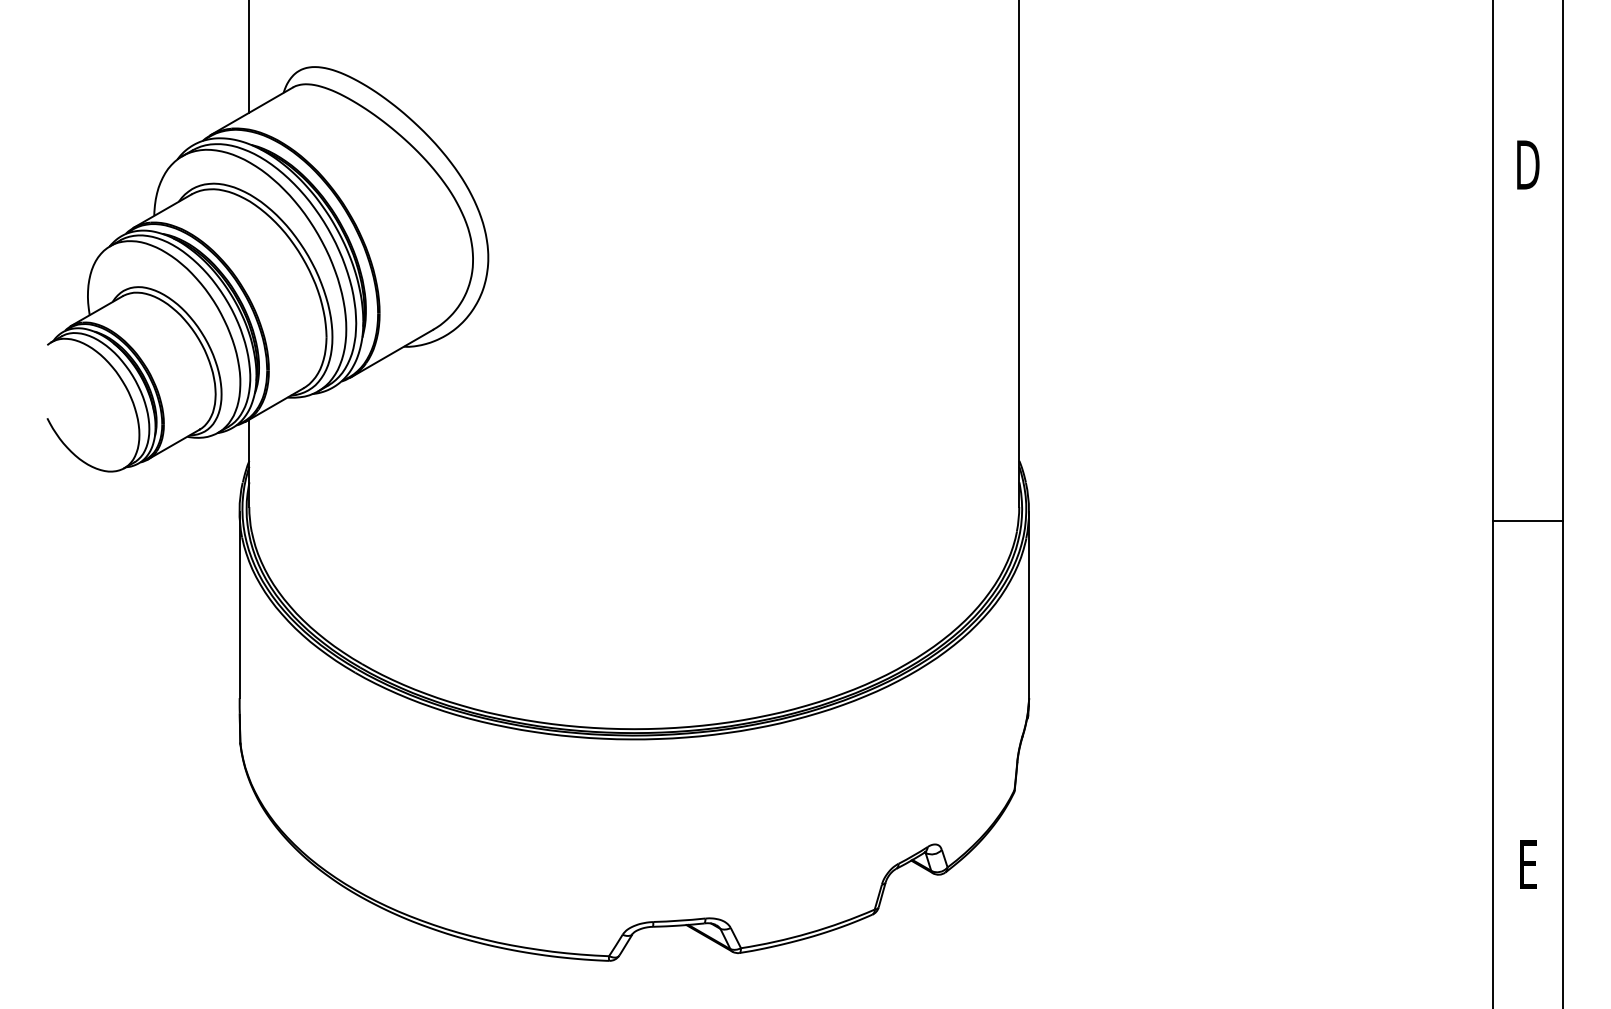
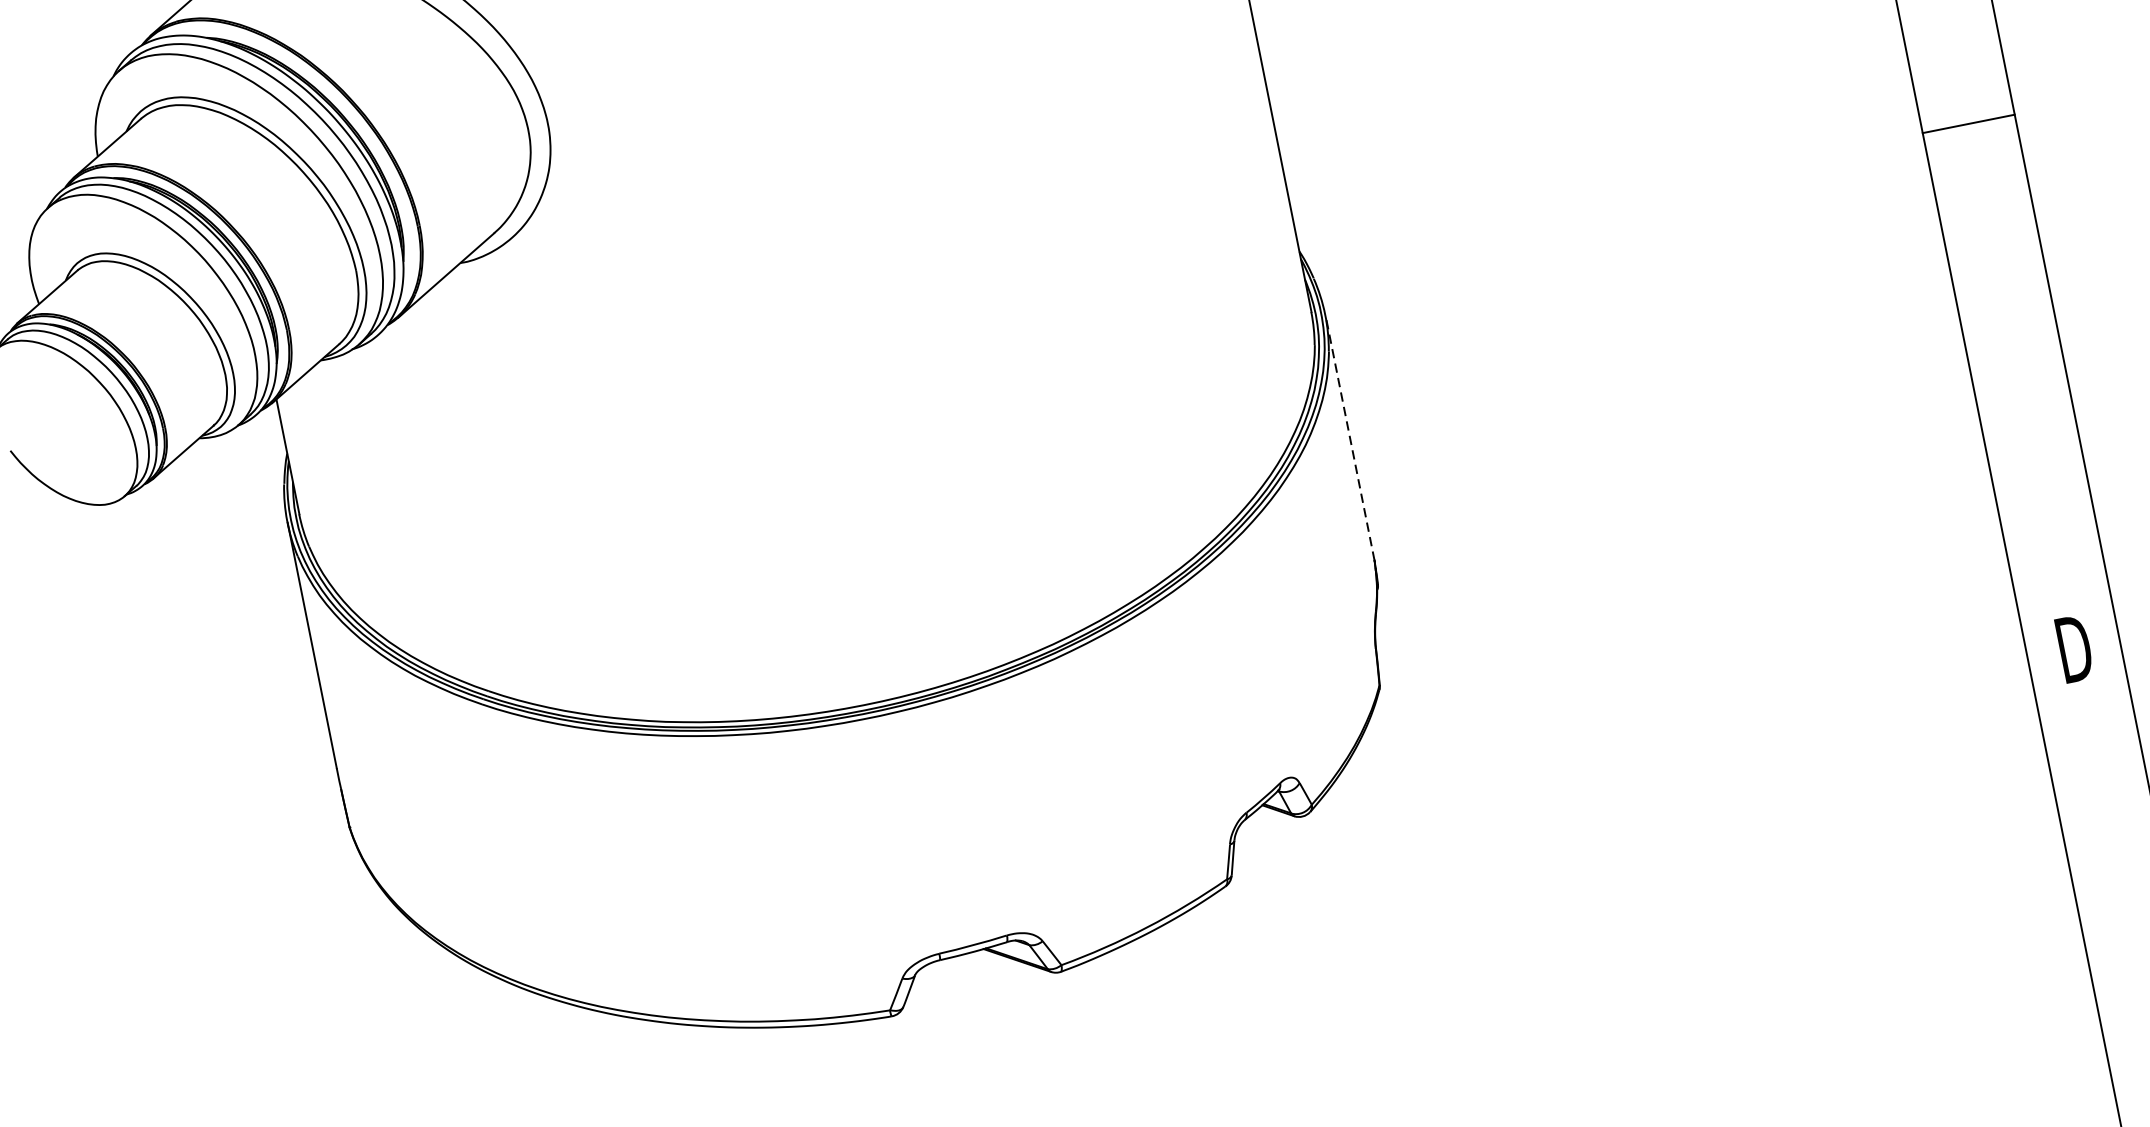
line: (1527, 521) -> (1968, 124), moved
line: (1029, 604) -> (1350, 437), solid -> dashed
text: (1528, 864) -> (2074, 648), E -> D

